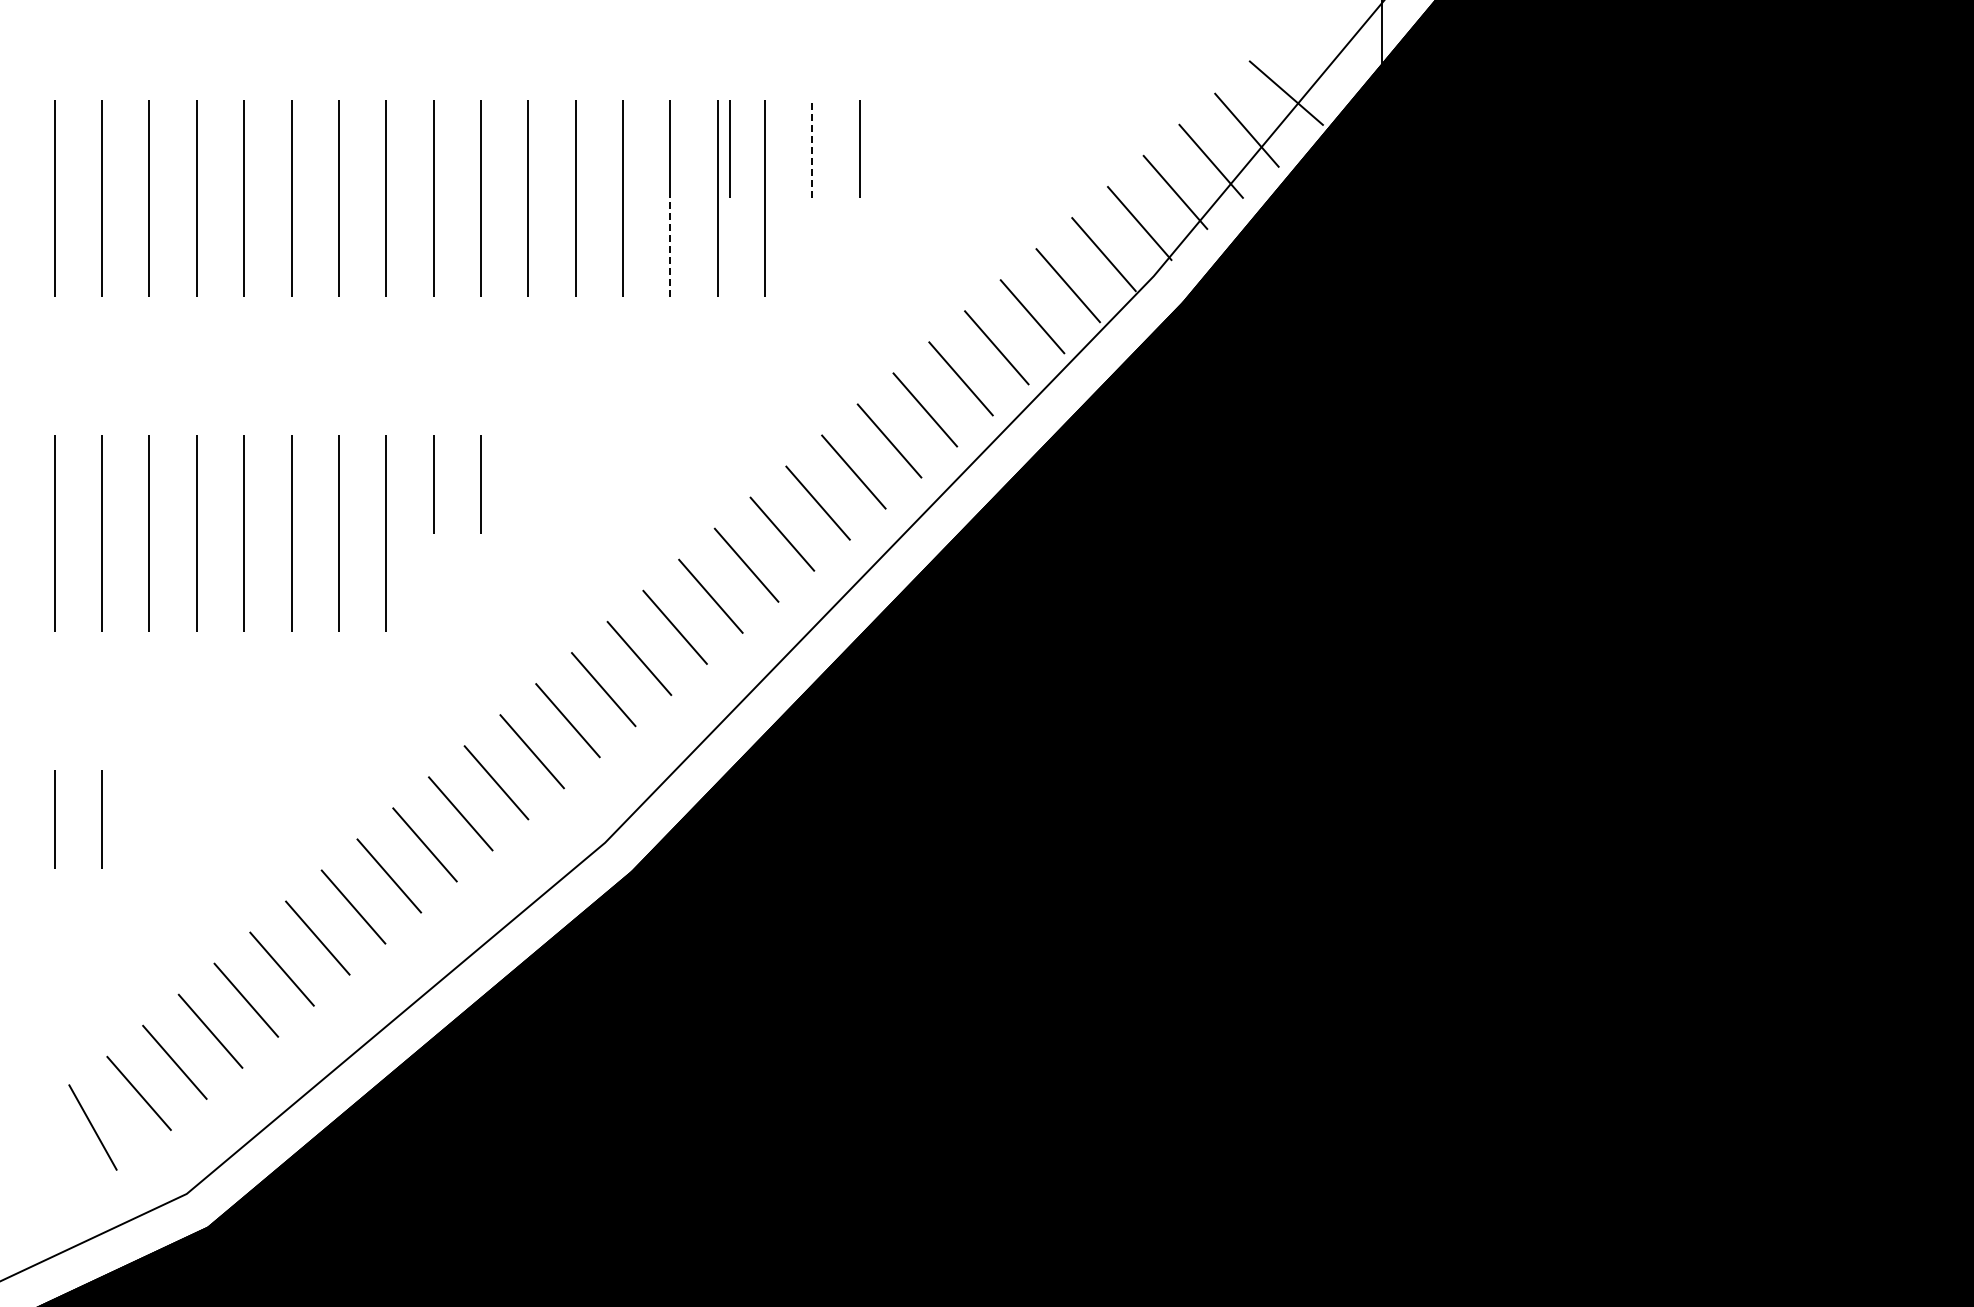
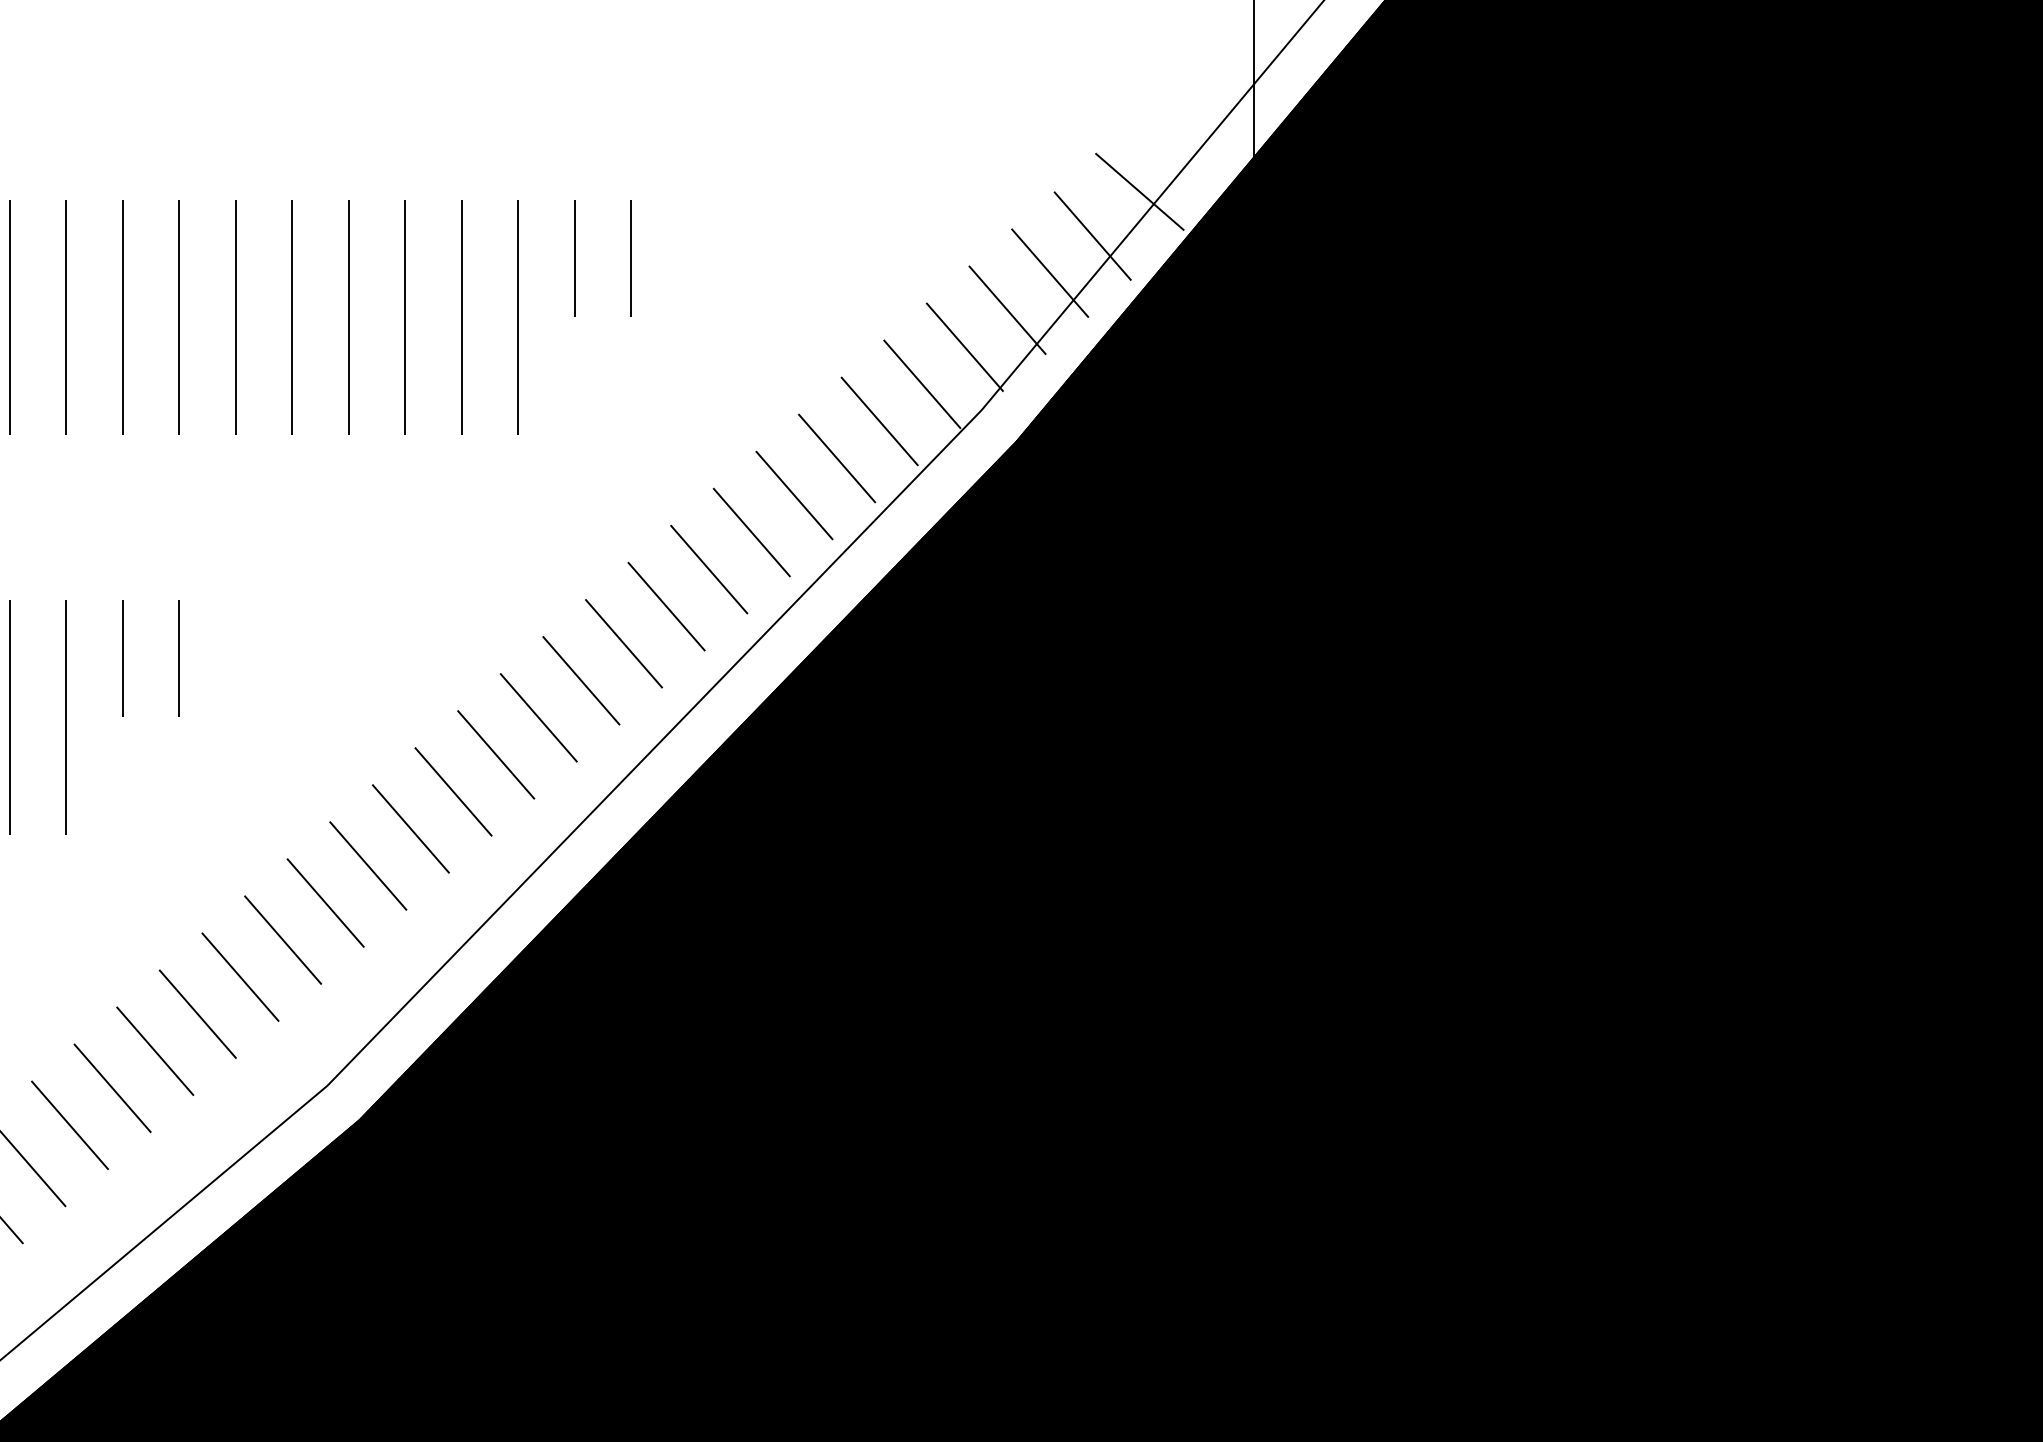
line: (729, 148) -> (475, 257), removed
line: (812, 148) -> (574, 257), dashed -> solid
line: (670, 247) -> (405, 375), dashed -> solid

